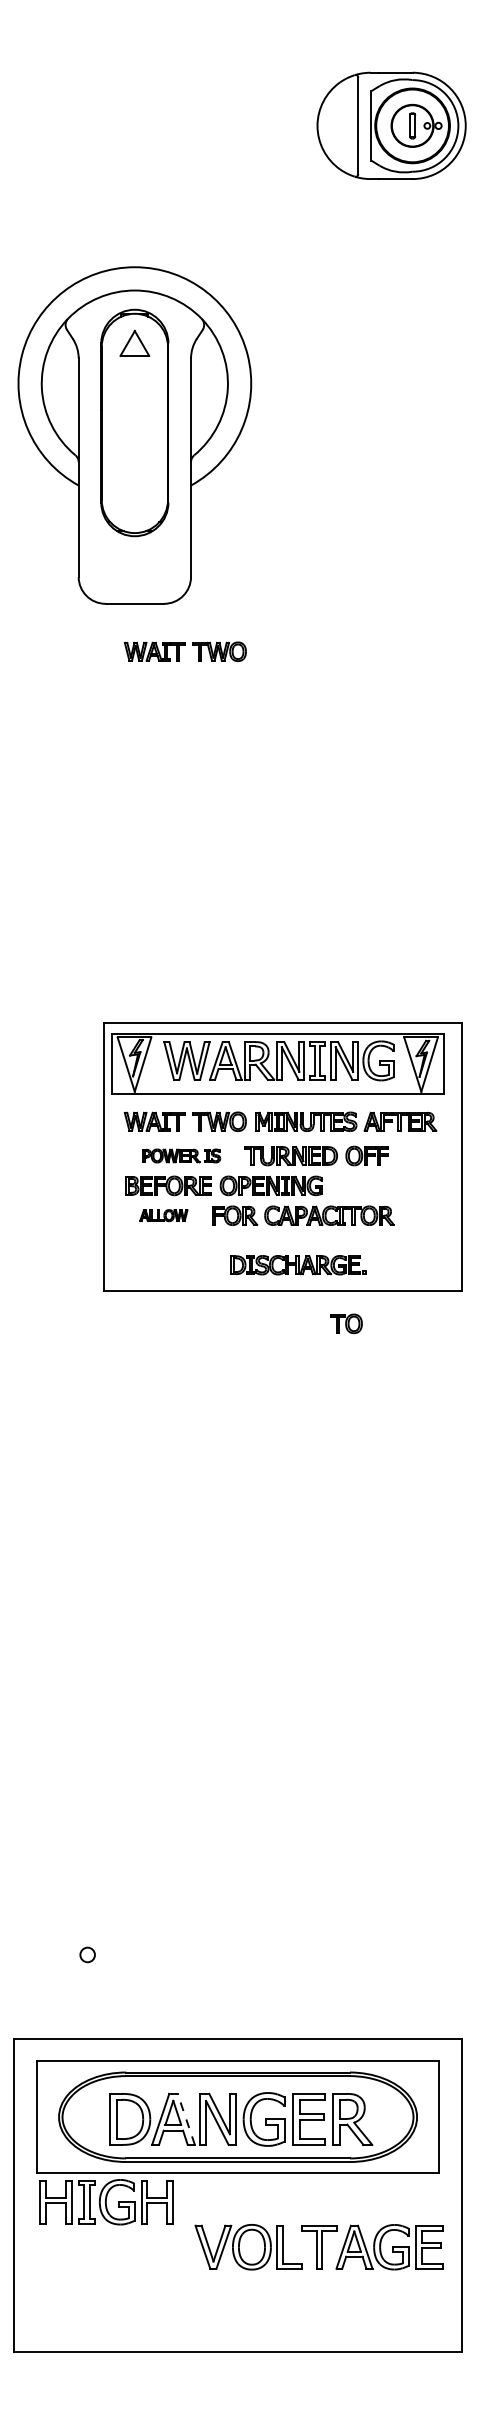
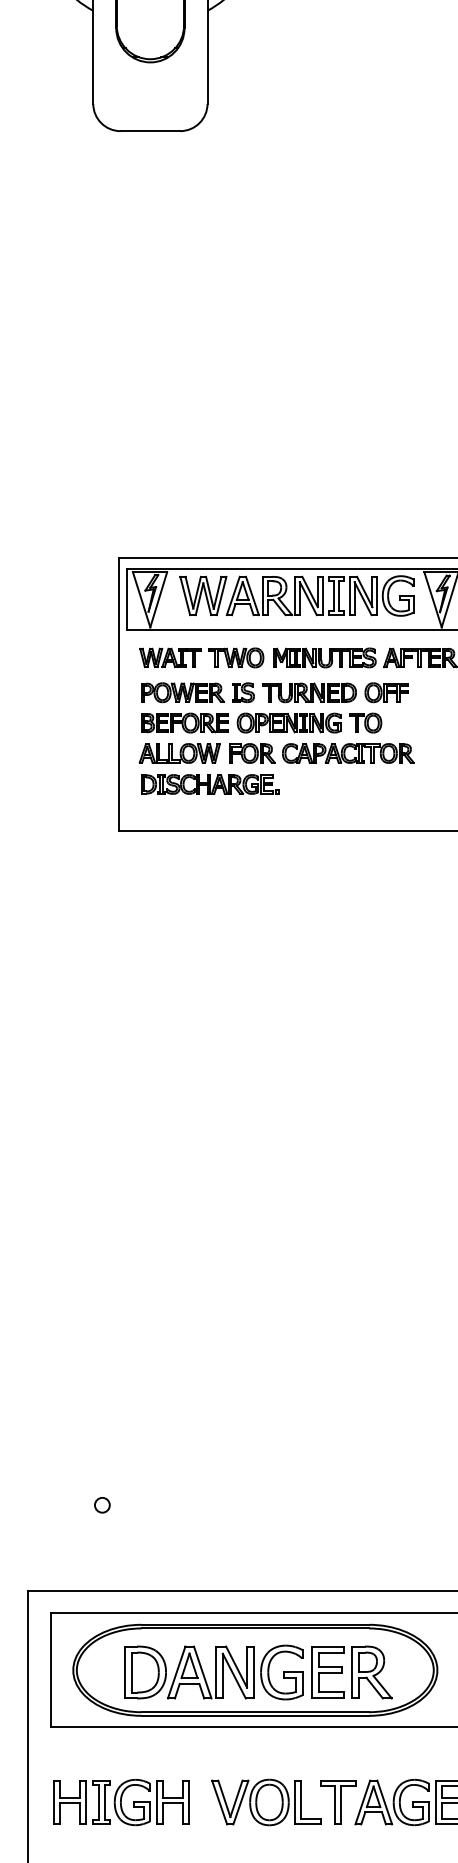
part: (184, 651) -> (200, 179), removed
part: (181, 1155) -> (197, 692), size x1.43
part: (163, 1215) -> (179, 753), size x1.67
part: (298, 1265) -> (210, 784), moved
part: (346, 1323) -> (365, 722), moved
line: (186, 2119) -> (202, 1672), dashed -> solid
part: (106, 2202) -> (121, 1802), moved

